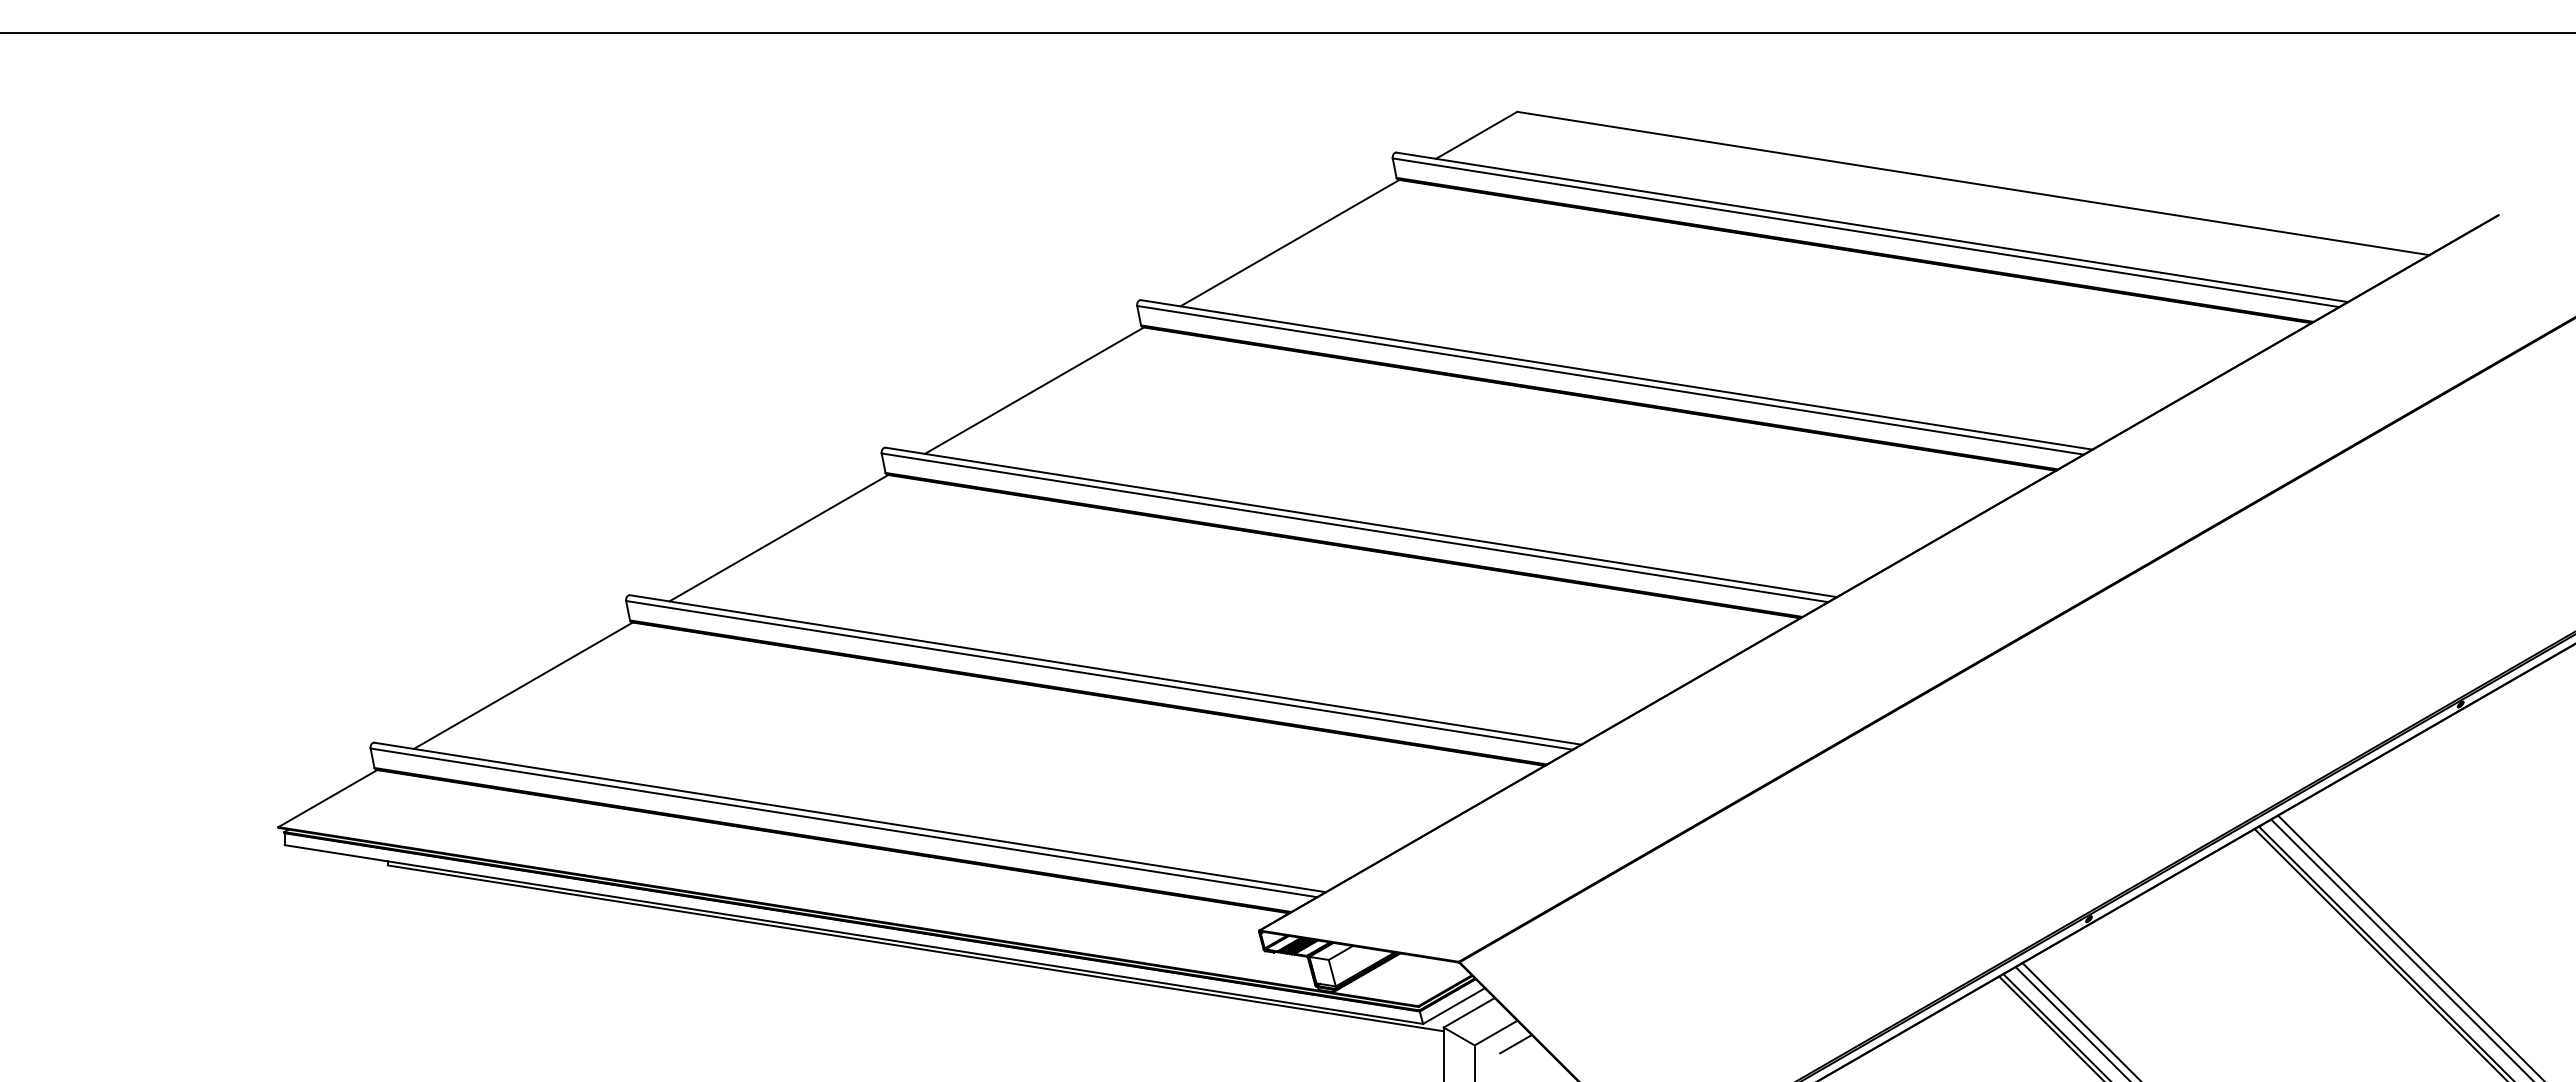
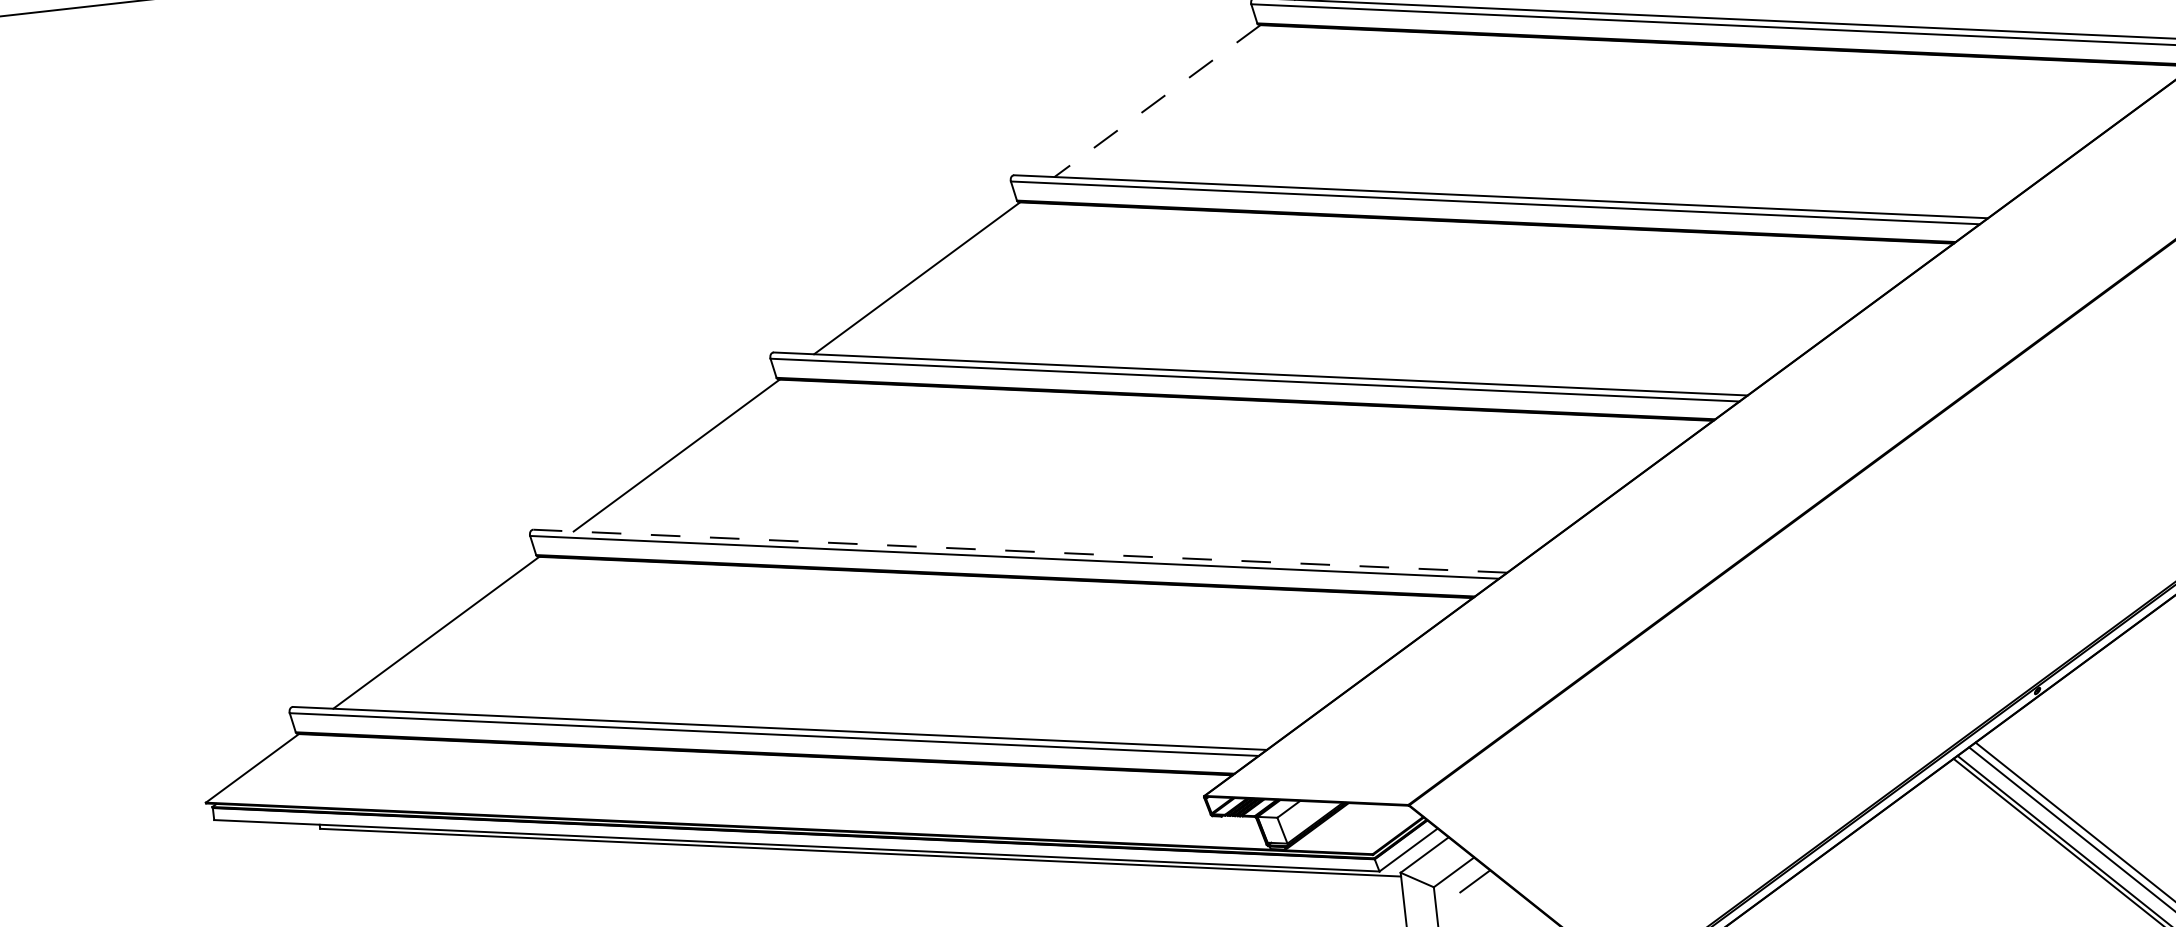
line: (1289, 243) -> (1157, 101), solid -> dashed
line: (1105, 669) -> (1020, 550), solid -> dashed

